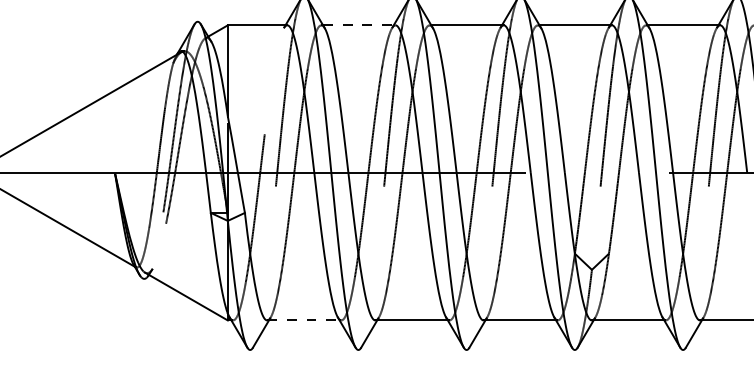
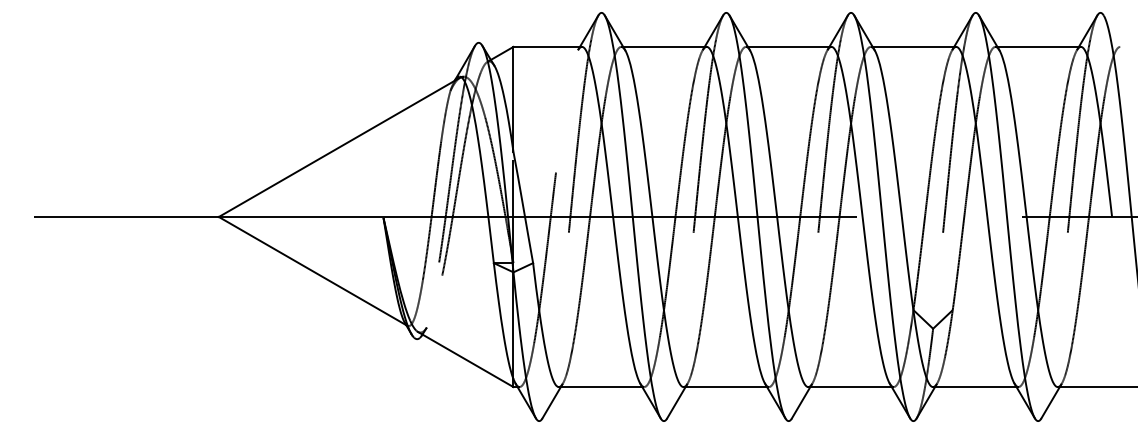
line: (358, 24) -> (664, 46), dashed -> solid
line: (303, 320) -> (600, 387), dashed -> solid

